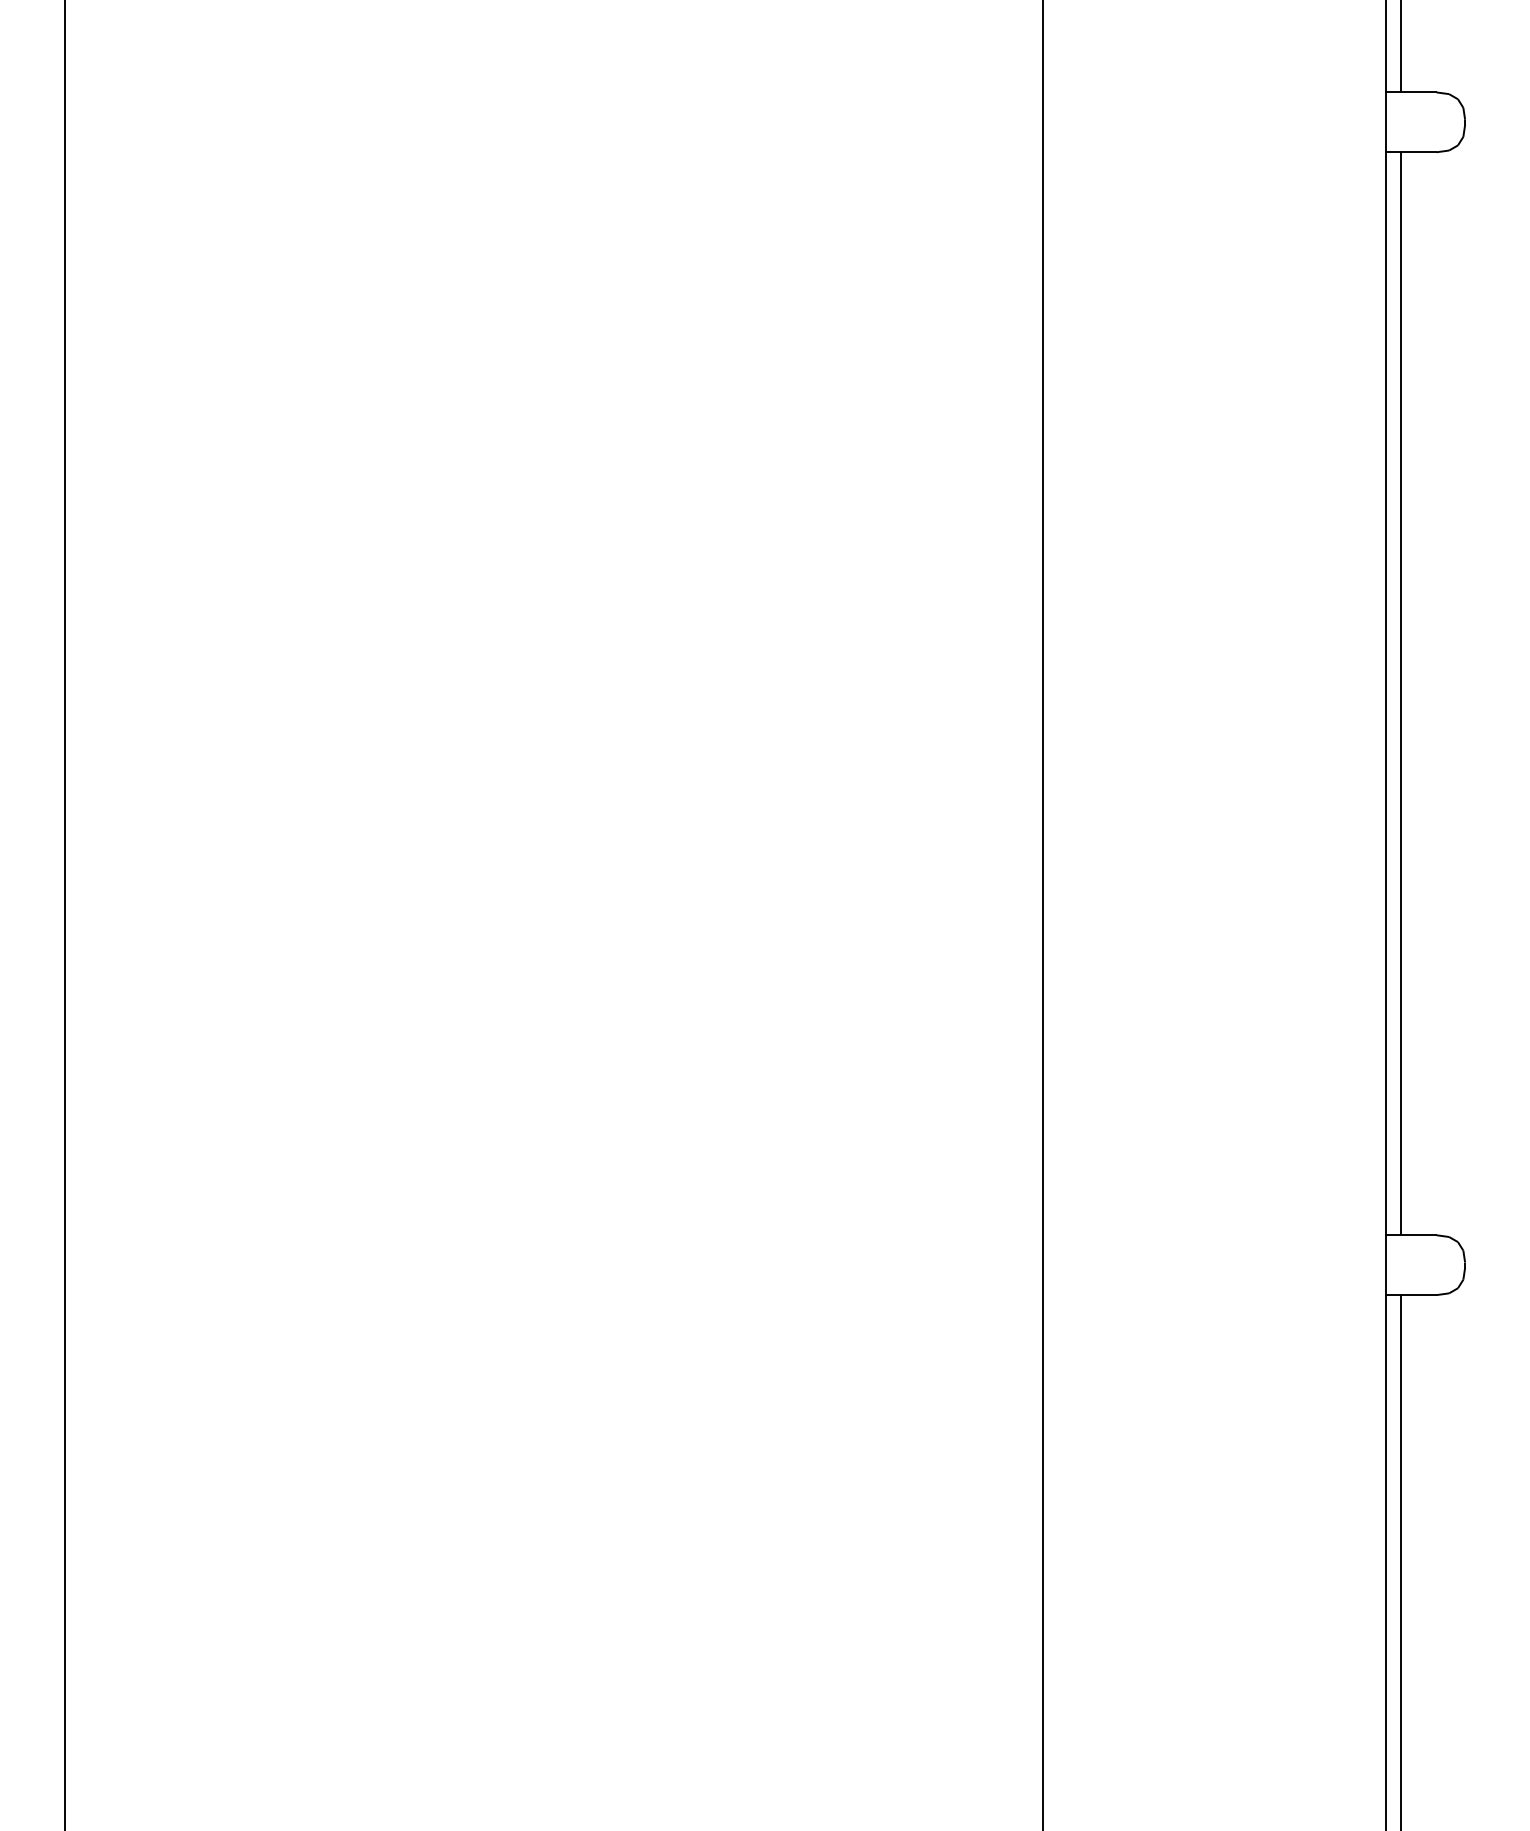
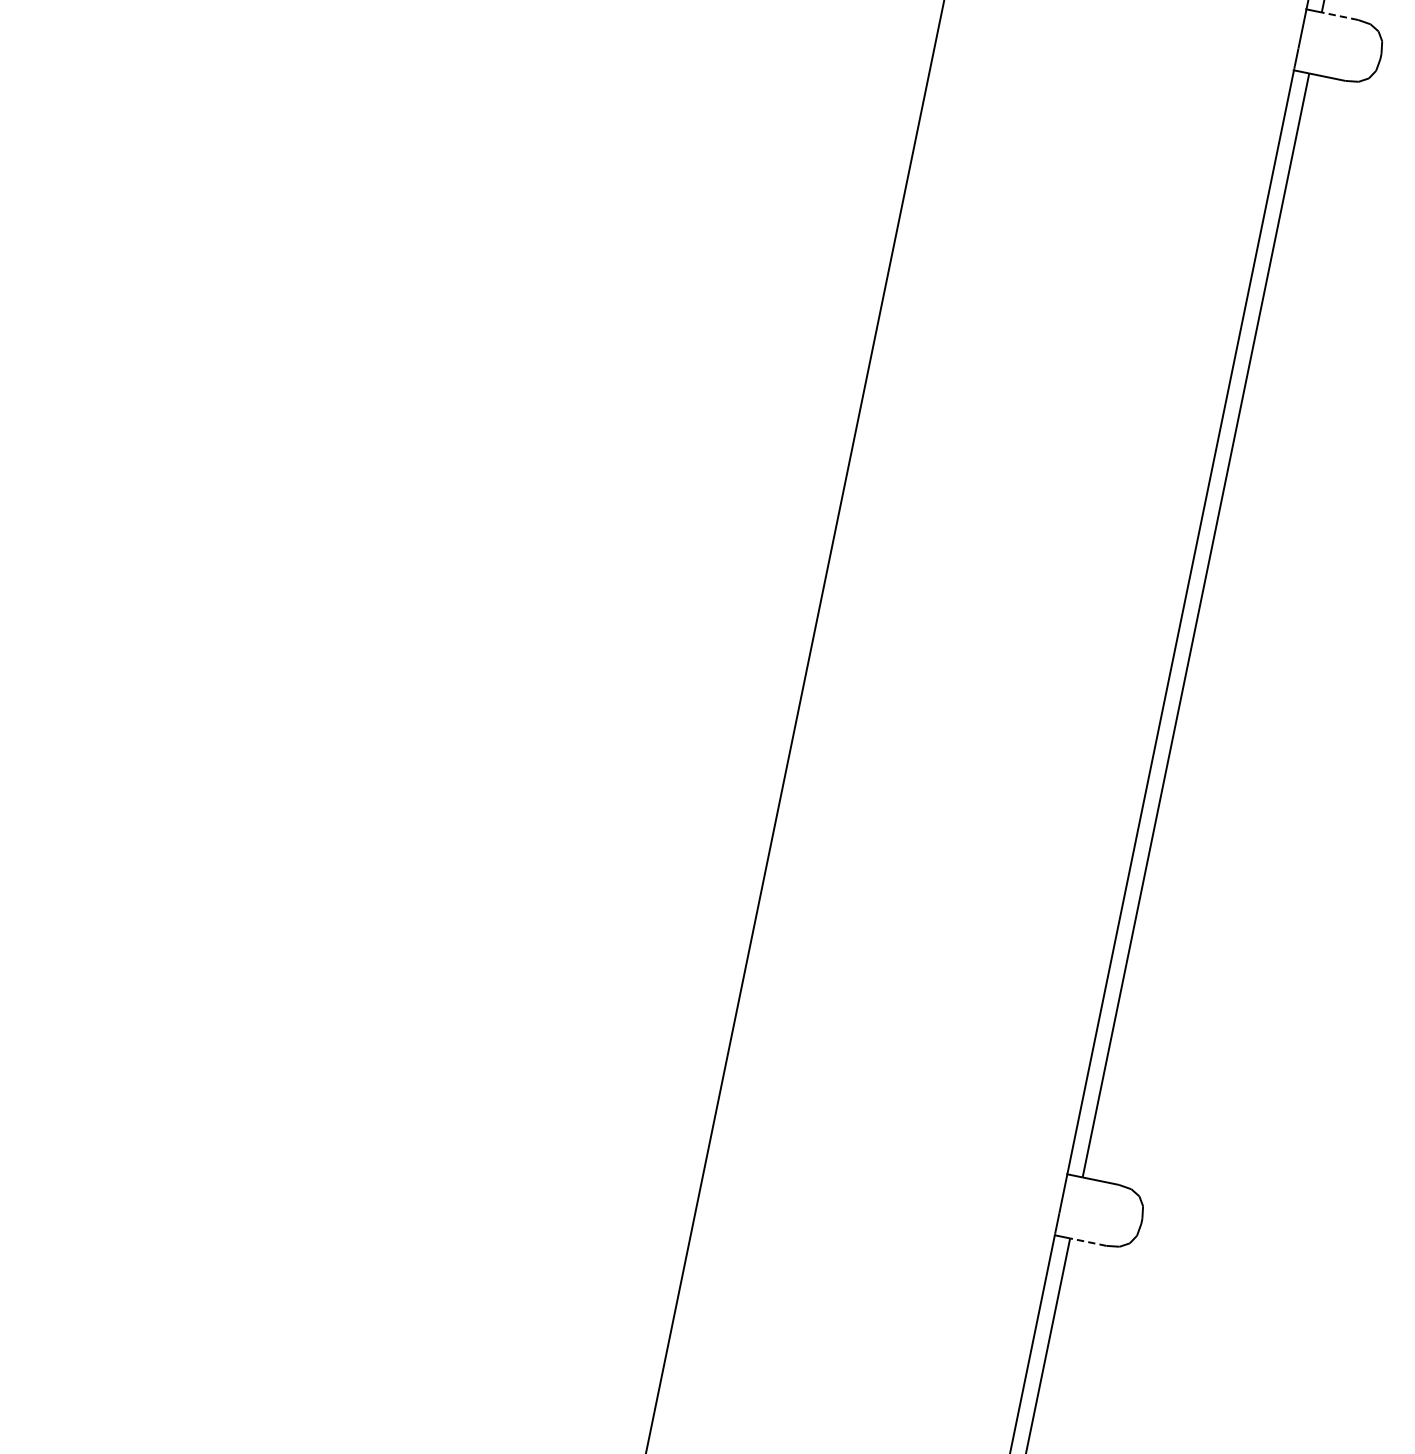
line: (1418, 92) -> (1339, 16), solid -> dashed
line: (1418, 1295) -> (1087, 1242), solid -> dashed

